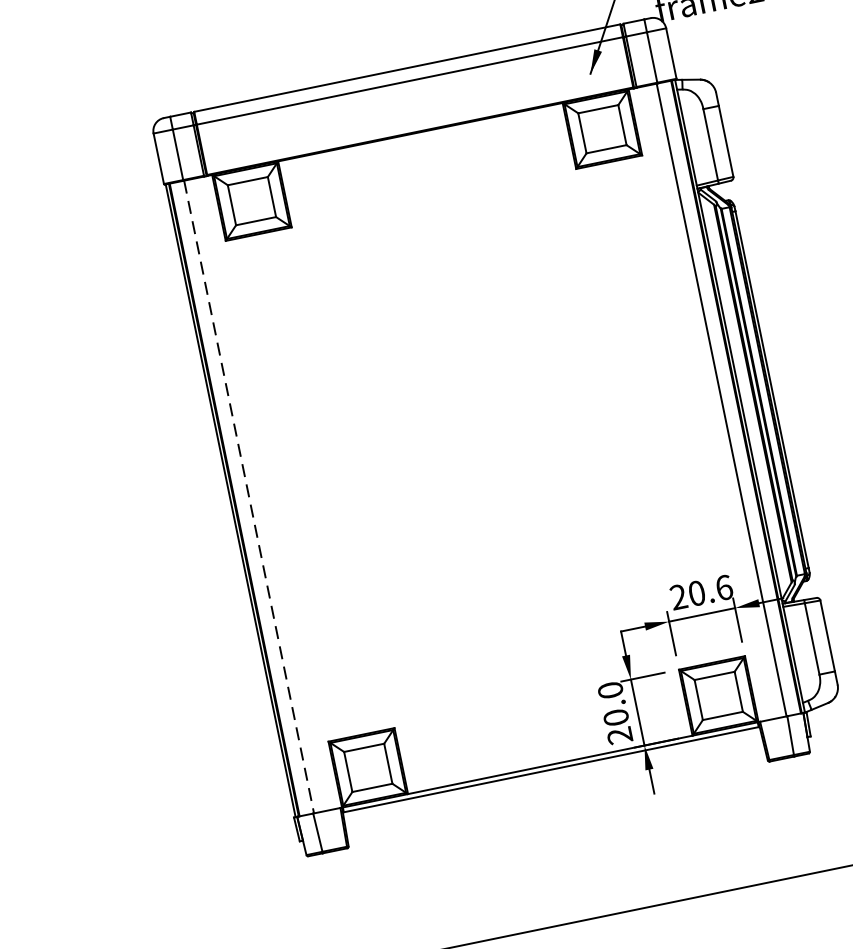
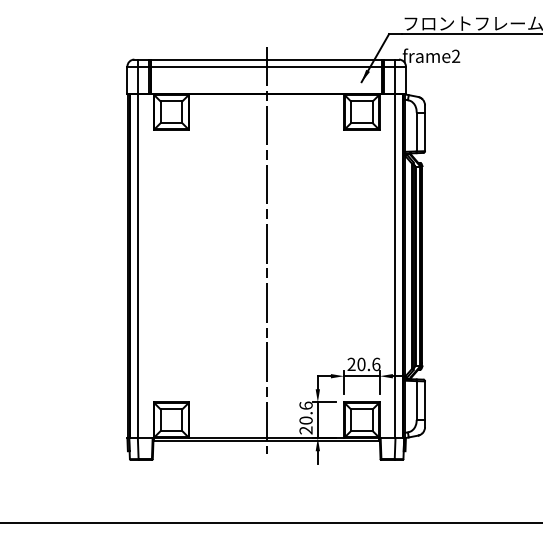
line: (478, 417) -> (266, 249), added
line: (249, 497) -> (138, 266), dashed -> solid
text: (609, 690) -> (305, 405), 20.0 -> 20.6

